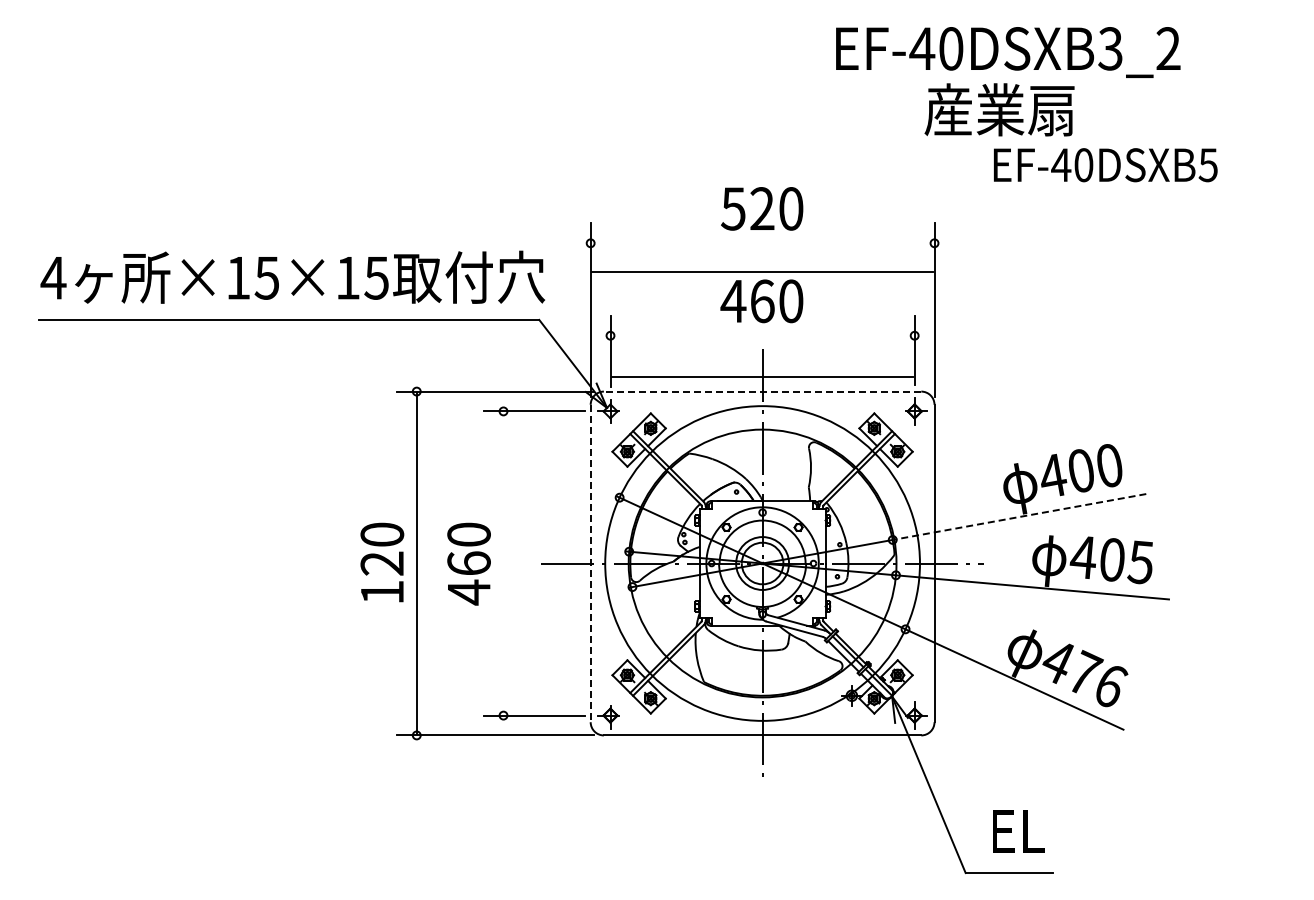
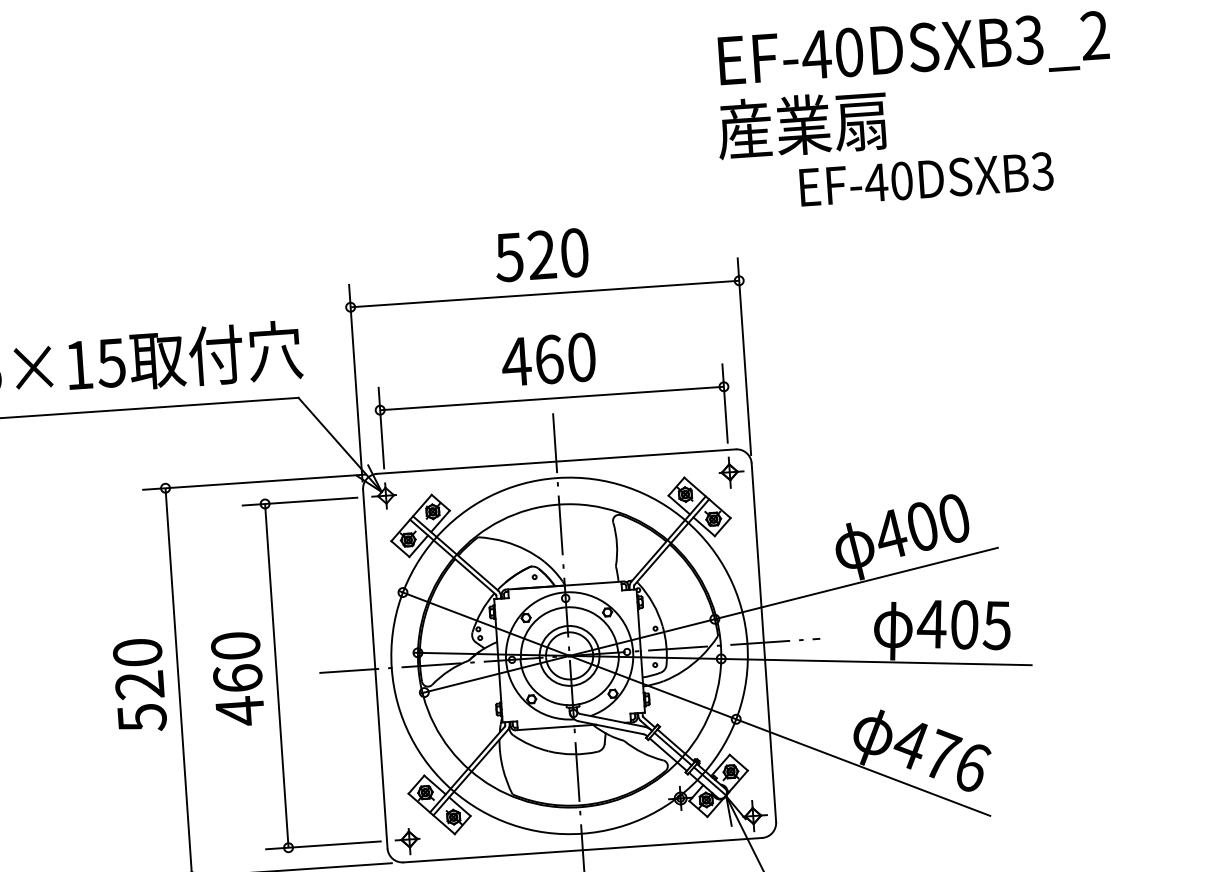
text: (1008, 52) -> (914, 52), moved
text: (1207, 164) -> (1041, 170), EF-40DSXB5 -> EF-40DSXB3
line: (762, 272) -> (544, 294), moved
line: (762, 376) -> (551, 398), moved
line: (762, 391) -> (556, 461), dashed -> solid
line: (1019, 516) -> (856, 582), dashed -> solid
line: (503, 563) -> (276, 675), added
line: (590, 563) -> (375, 669), dashed -> solid
text: (382, 592) -> (142, 717), 120 -> 520

